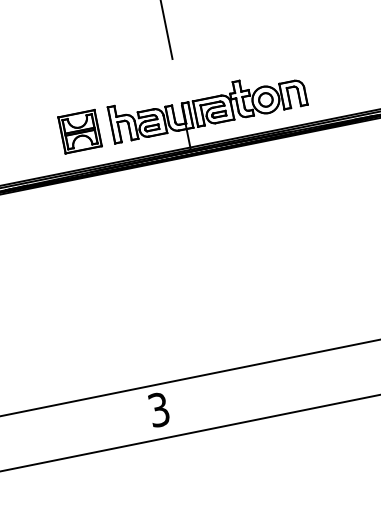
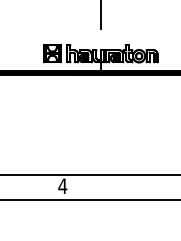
text: (158, 410) -> (62, 186), 3 -> 4

